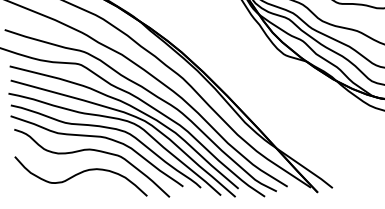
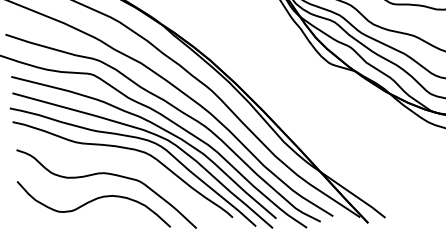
curve: (96, 137) -> (111, 159), removed

